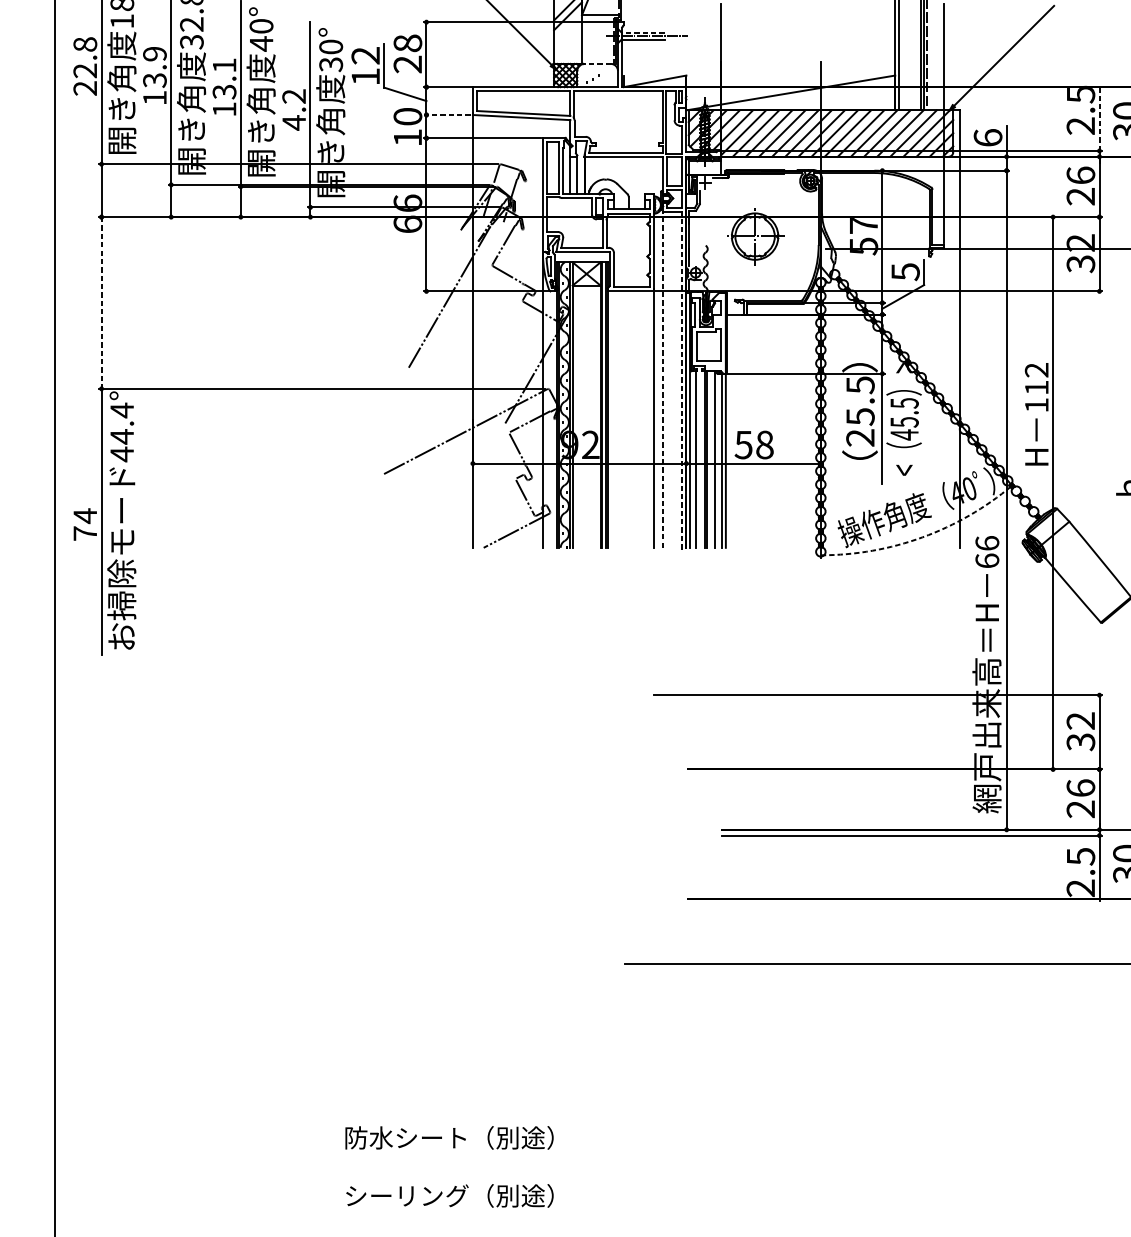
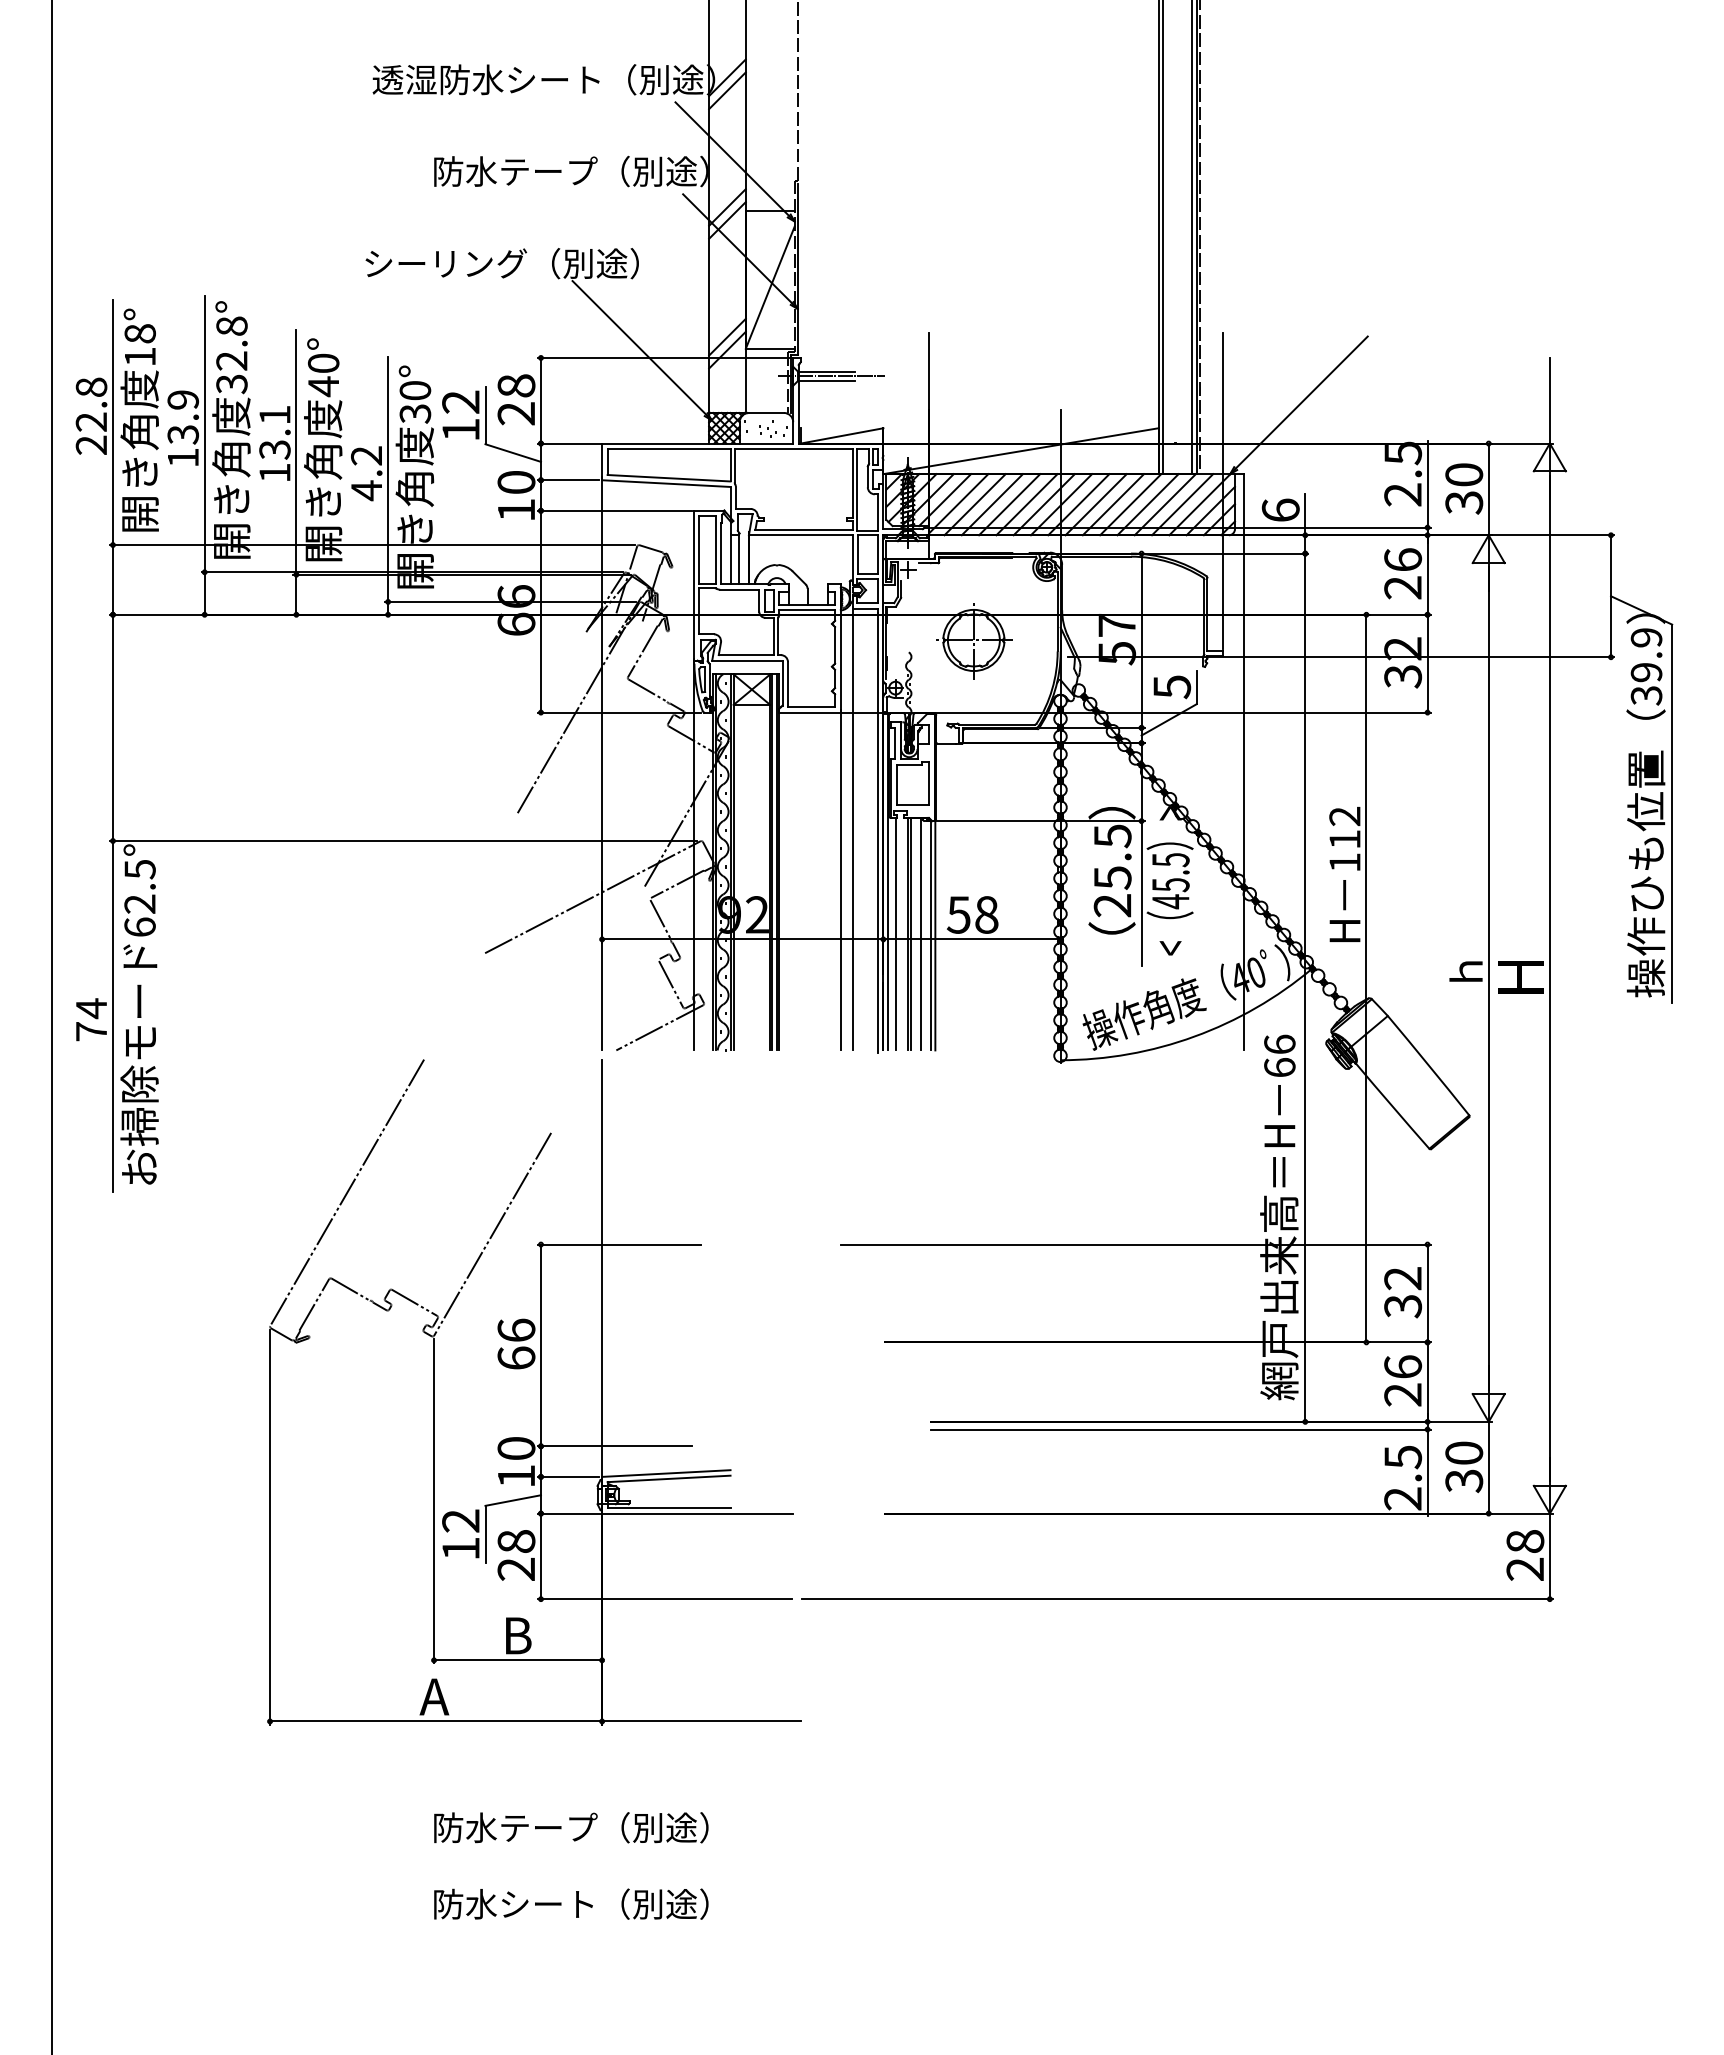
line: (642, 32) -> (825, 371), dashed -> solid
line: (597, 63) -> (766, 412), dashed -> solid
line: (447, 115) -> (568, 480), dashed -> solid
line: (1099, 117) -> (1427, 483), dashed -> solid
line: (101, 303) -> (112, 728), dashed -> solid
line: (662, 379) -> (852, 828), dashed -> solid
line: (681, 382) -> (877, 832), dashed -> solid
text: (121, 432) -> (139, 898), 44.4° -> 62.5°
arc: (922, 537) -> (1194, 1036), dashed -> solid
part: (421, 807) -> (534, 1392), added
text: (432, 1136) -> (549, 1826), 防水シート（別途） -> 防水テープ（別途）
text: (407, 1195) -> (515, 1903), シーリング（別途） -> 防水シート（別途）

